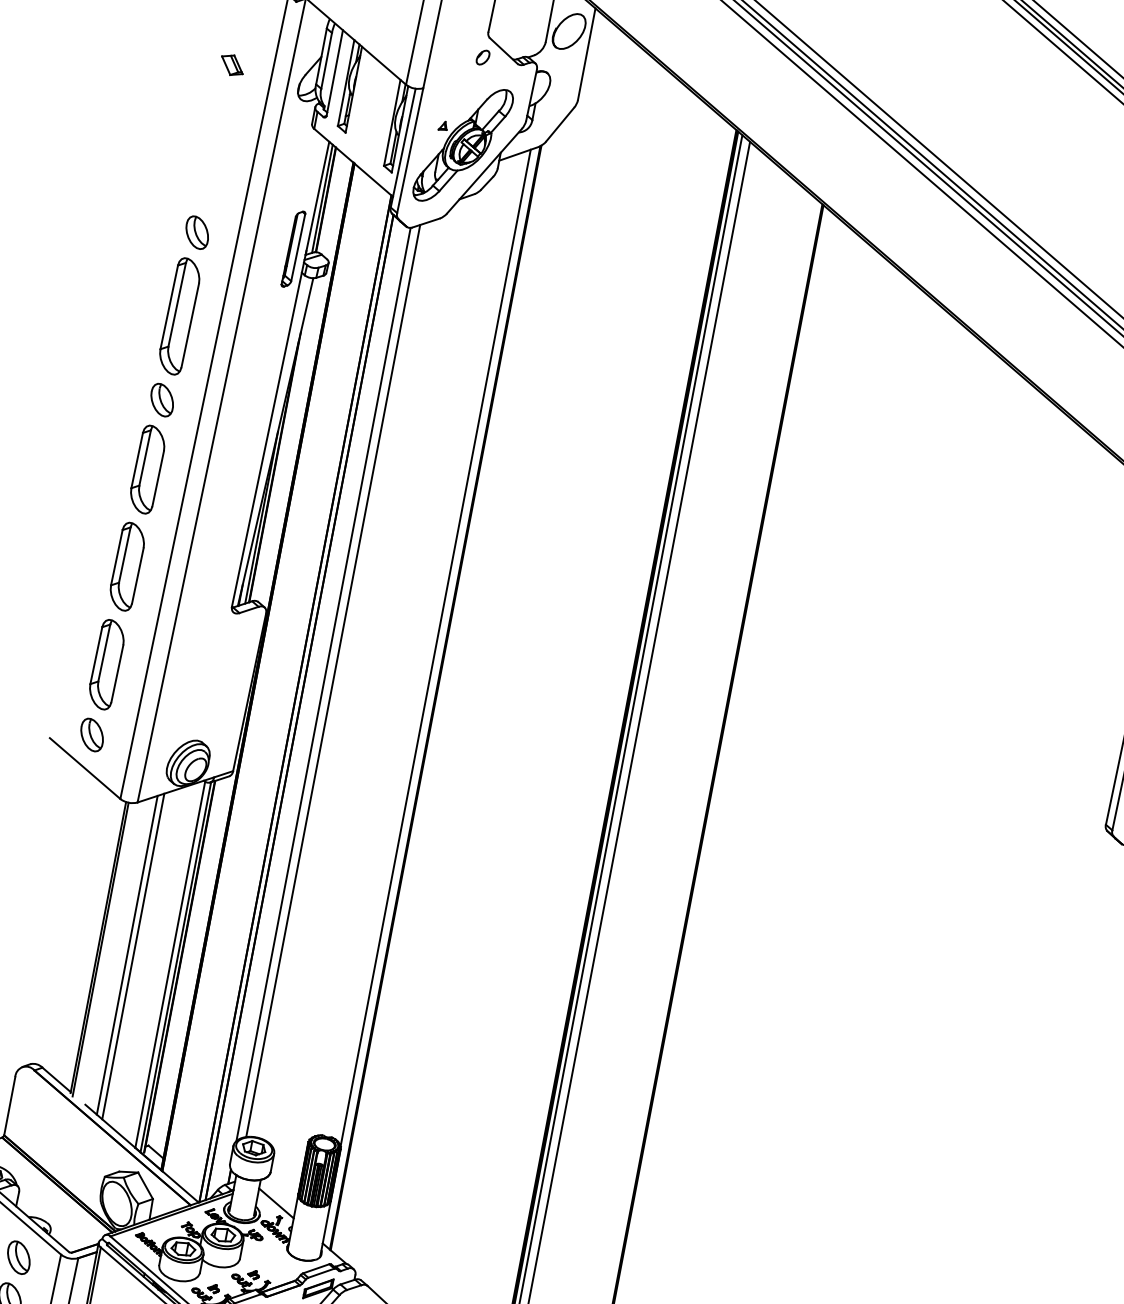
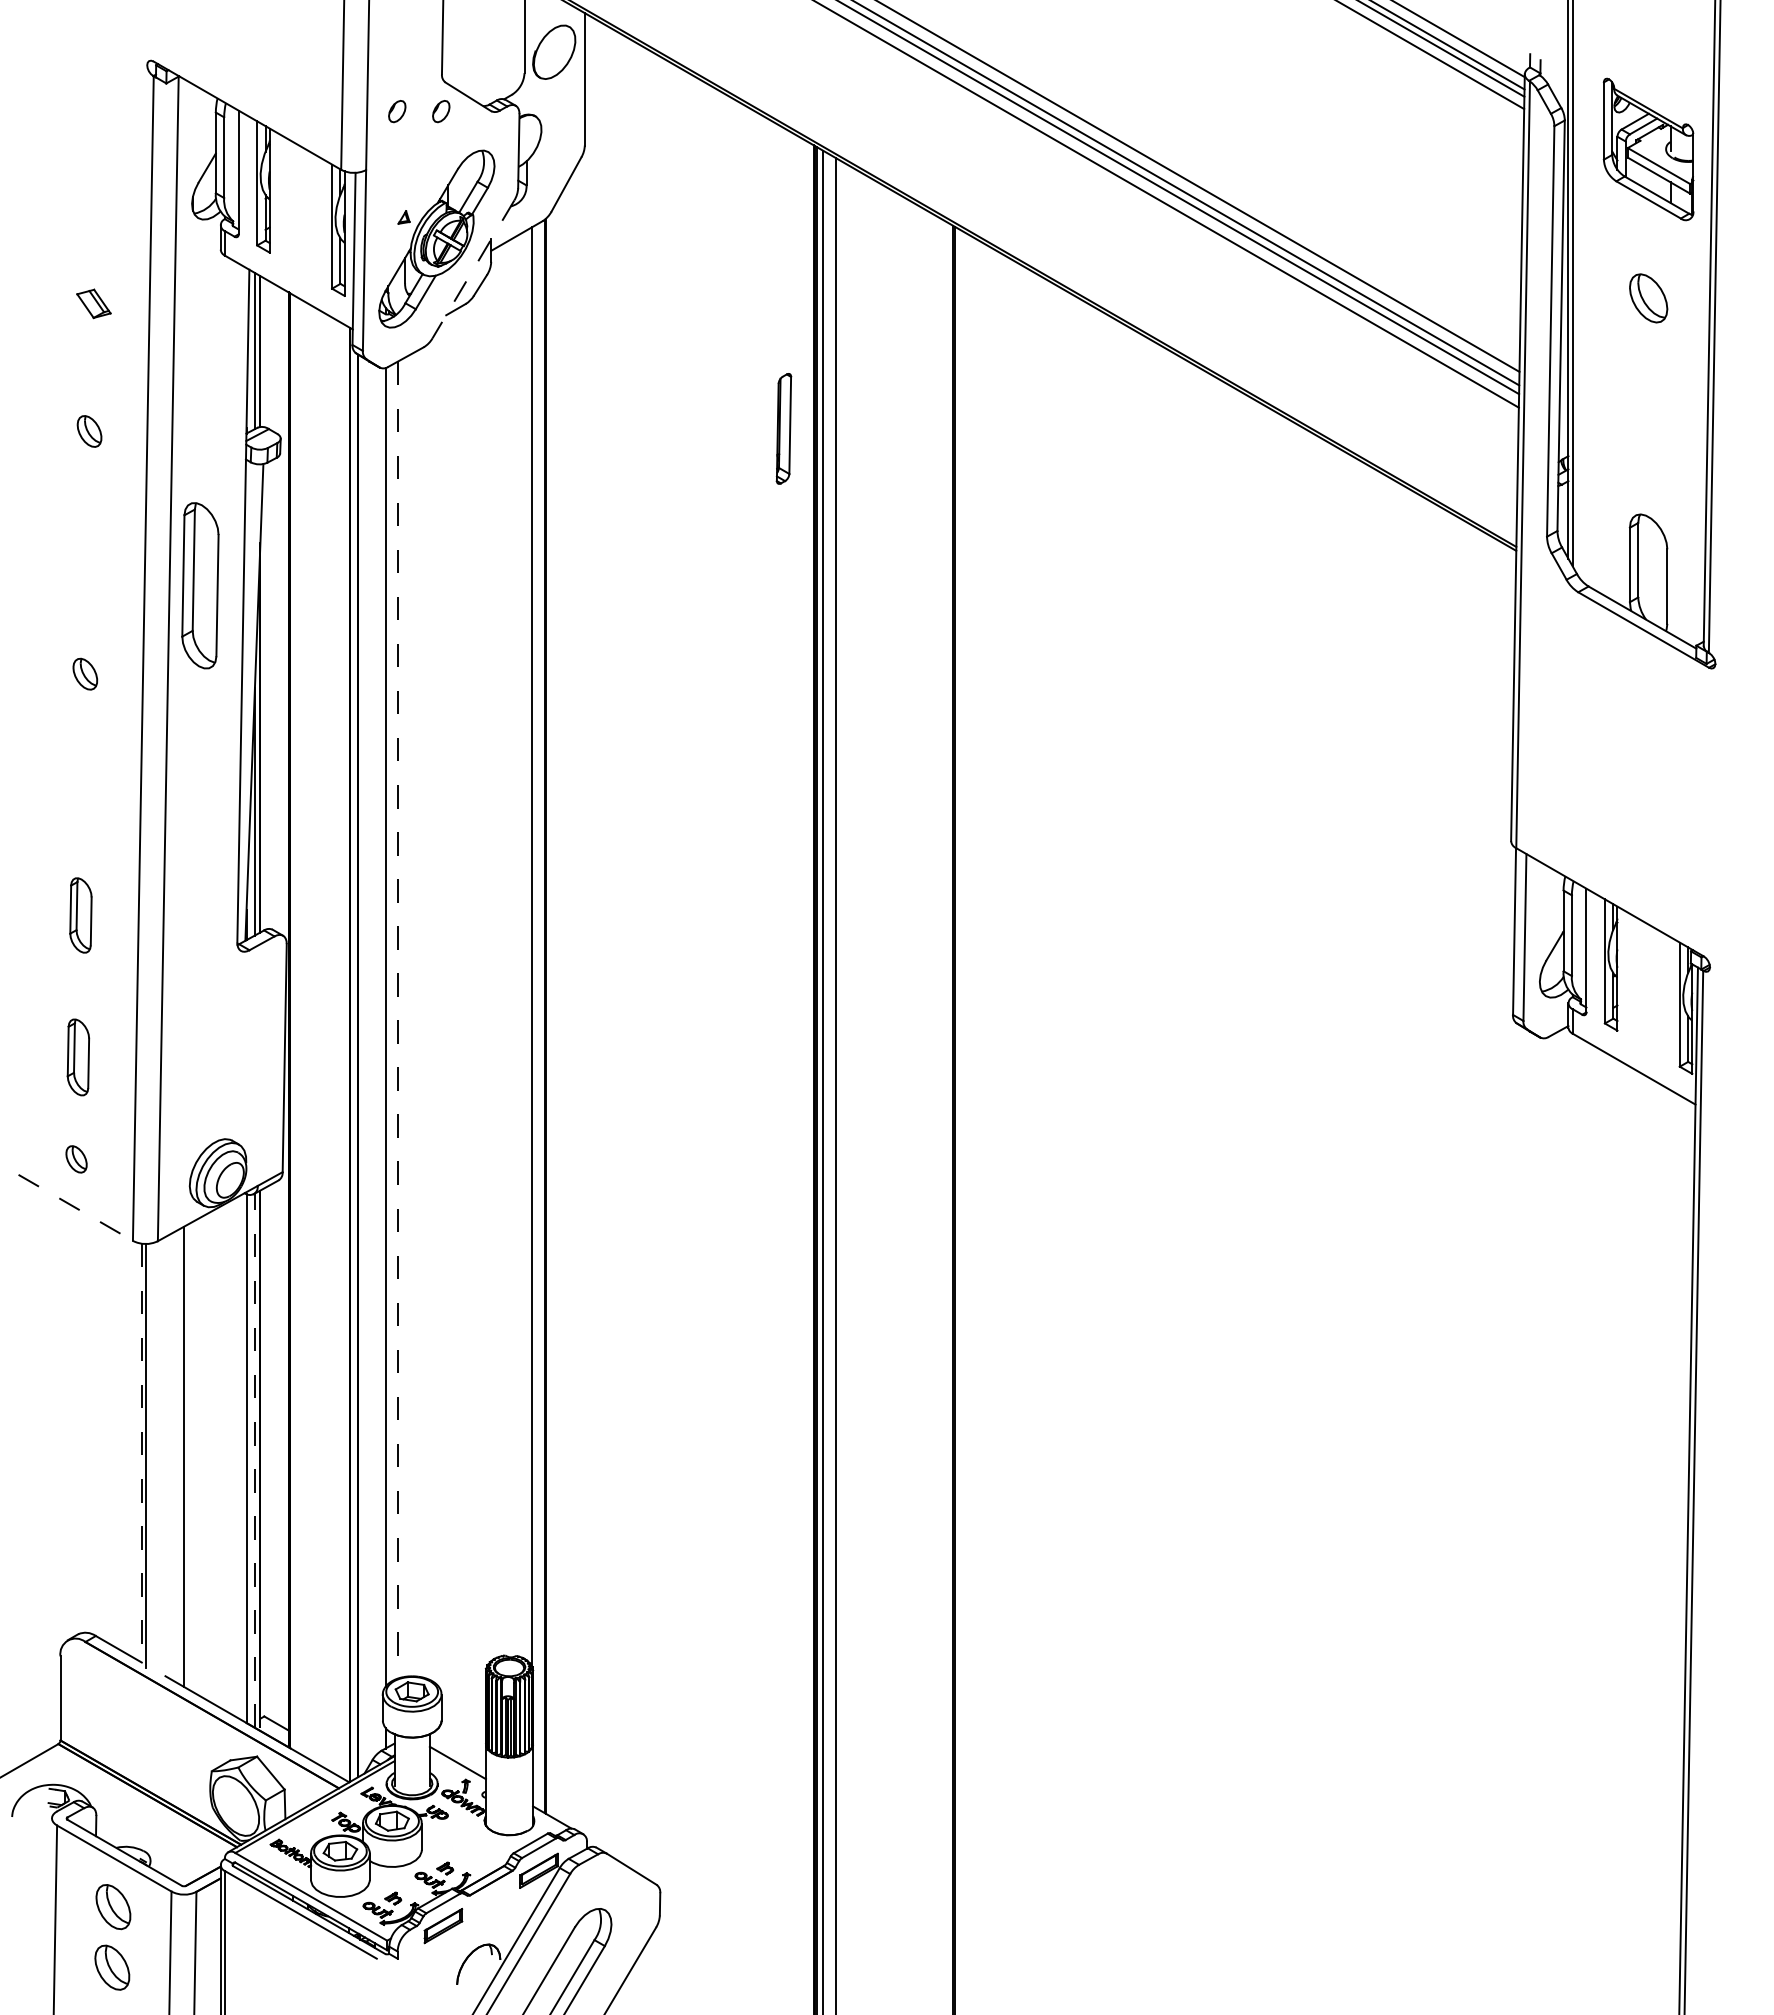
part: (452, 51) -> (397, 111), added
part: (232, 64) -> (93, 303), moved
line: (484, 171) -> (473, 269), solid -> dashed
part: (197, 232) -> (89, 431), size x0.7
part: (293, 248) -> (783, 428), moved
part: (179, 316) -> (200, 585), moved
part: (162, 400) -> (85, 674), size x0.7
part: (147, 469) -> (83, 774), removed
part: (127, 566) -> (80, 915), size x0.6
part: (106, 664) -> (78, 1057), size x0.6
line: (333, 681) -> (398, 1020), solid -> dashed
part: (92, 735) -> (76, 1159), size x0.6
line: (85, 769) -> (76, 1208), solid -> dashed
line: (98, 948) -> (141, 1454), solid -> dashed
line: (133, 956) -> (192, 1456), removed
line: (175, 967) -> (254, 1460), solid -> dashed

